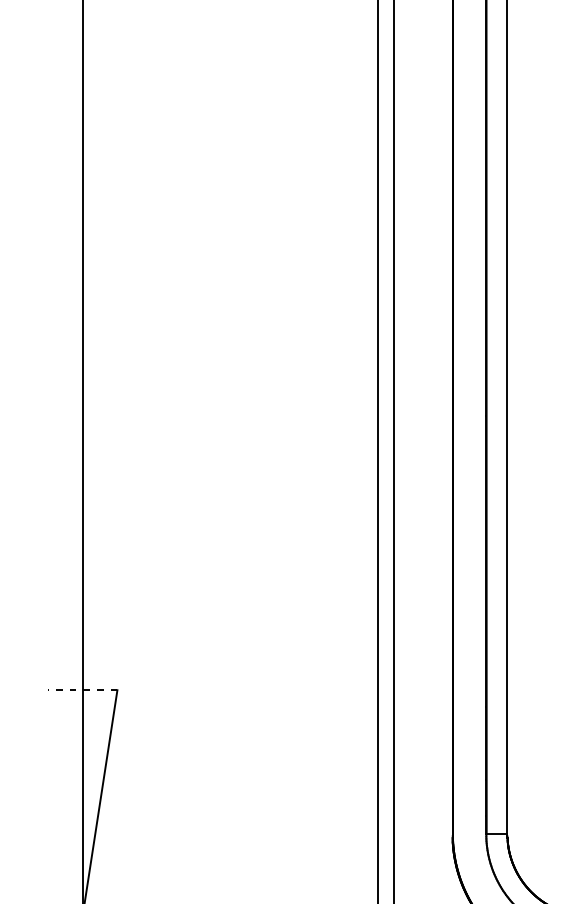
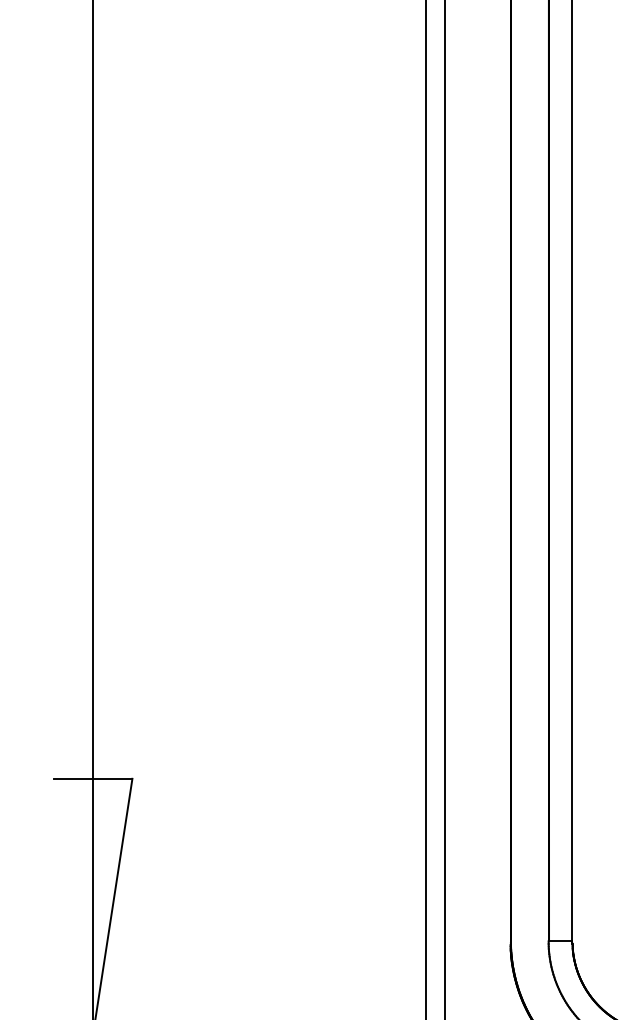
line: (82, 689) -> (92, 778), dashed -> solid

